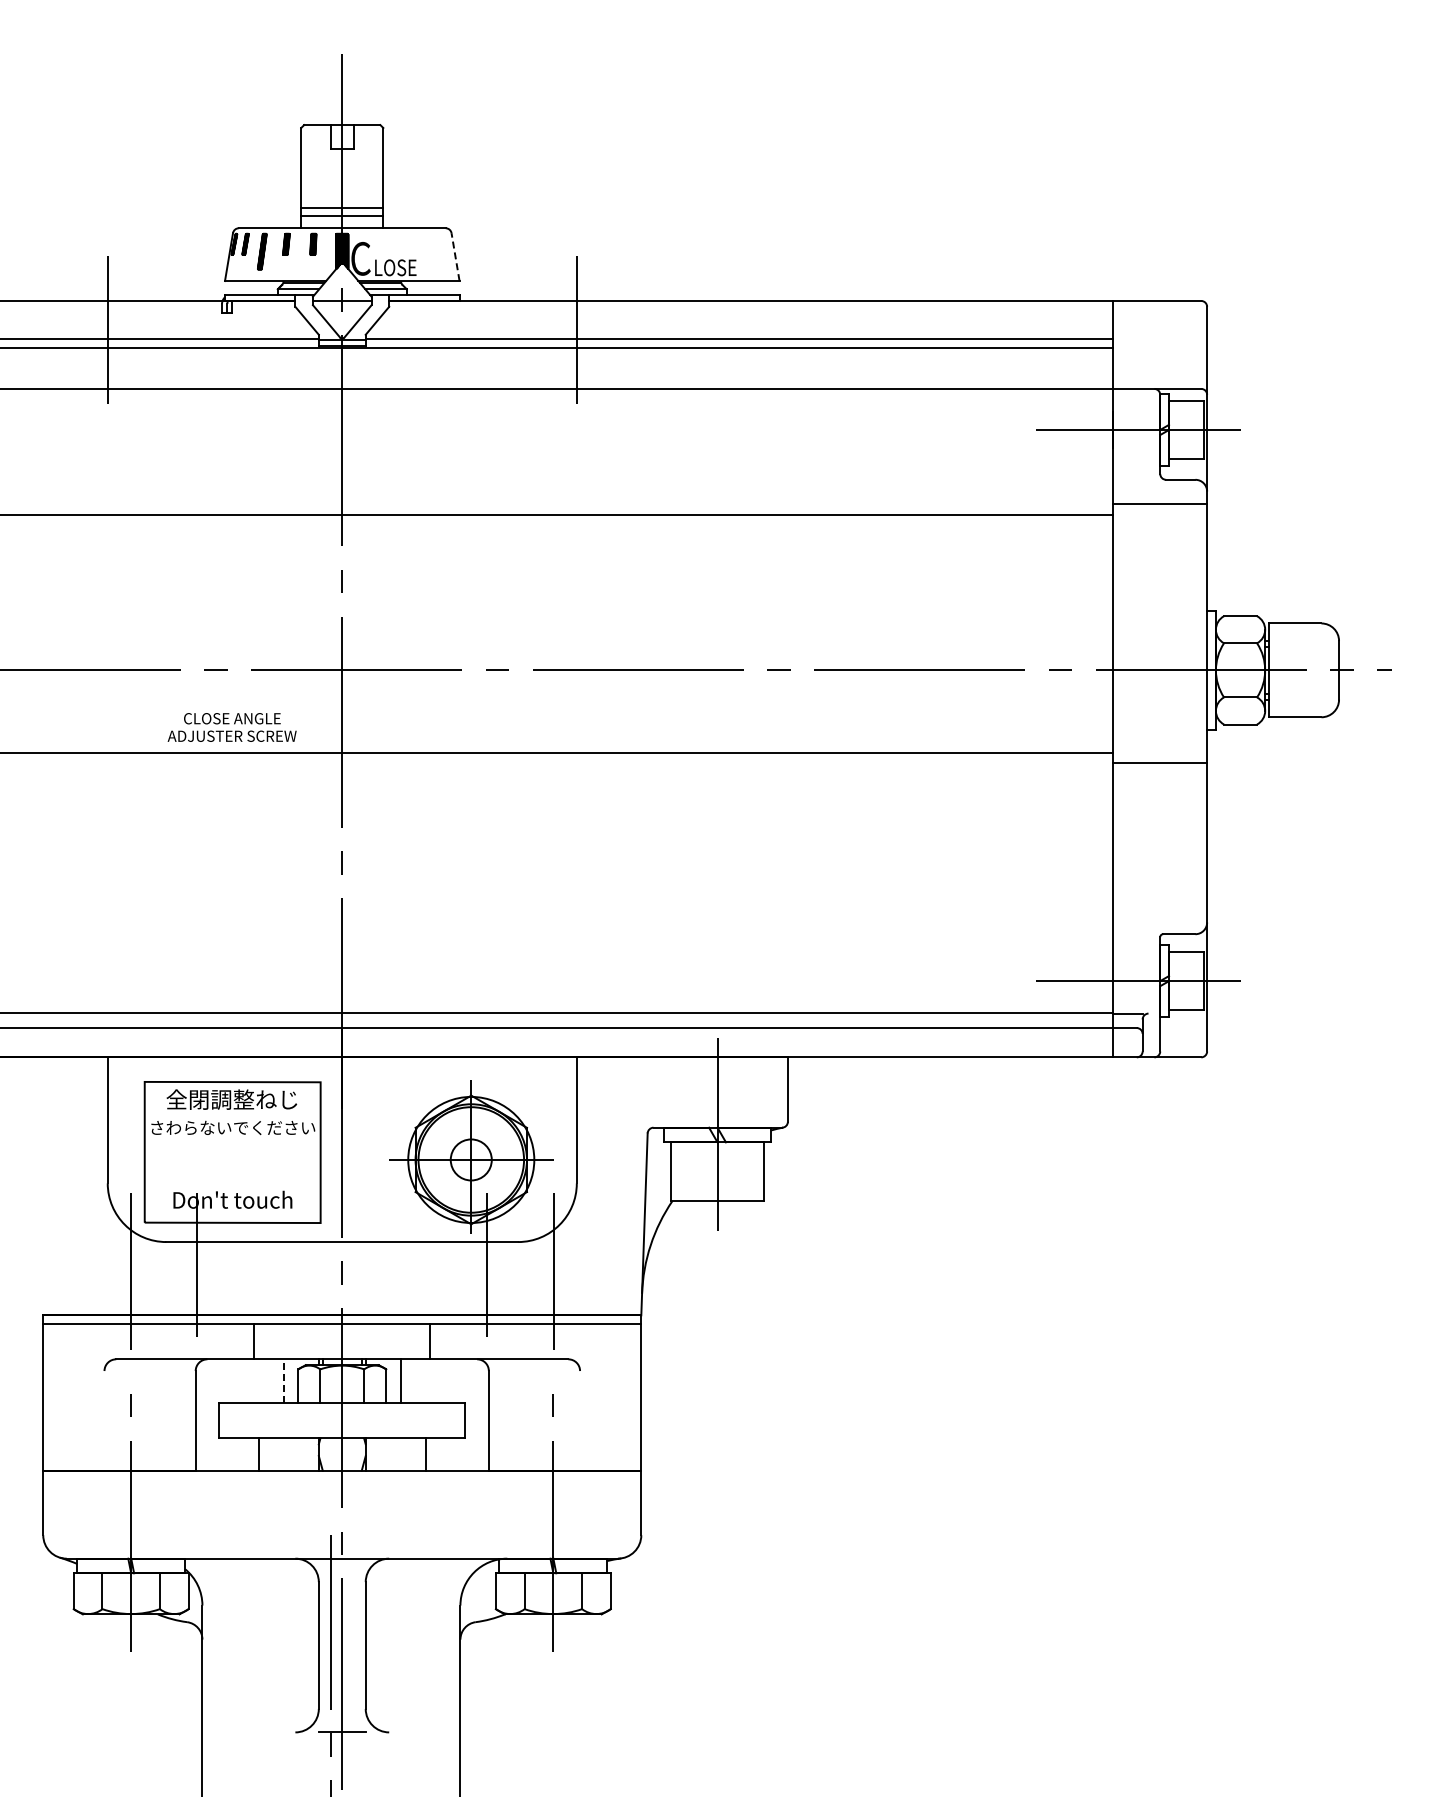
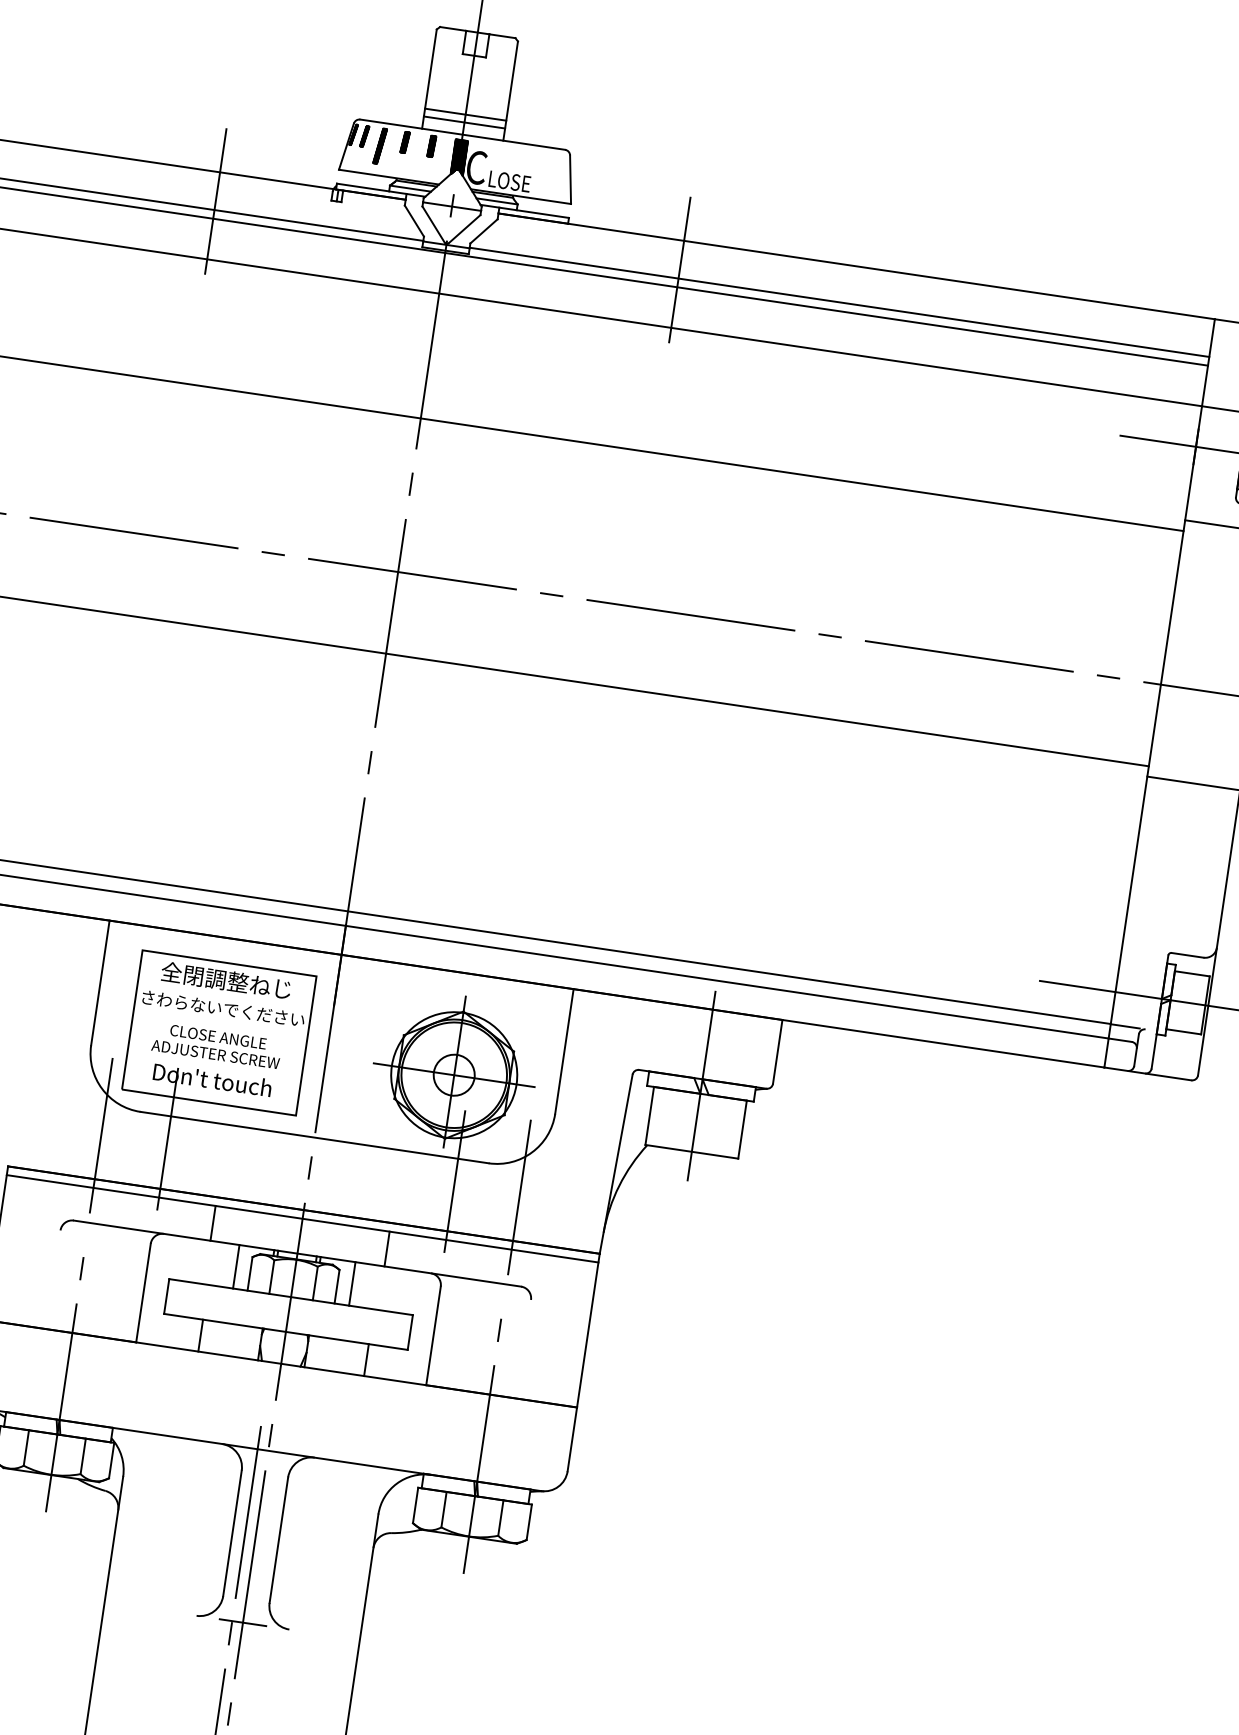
line: (455, 256) -> (570, 179), dashed -> solid
text: (231, 727) -> (216, 1045), moved
line: (283, 1381) -> (236, 1266), dashed -> solid

